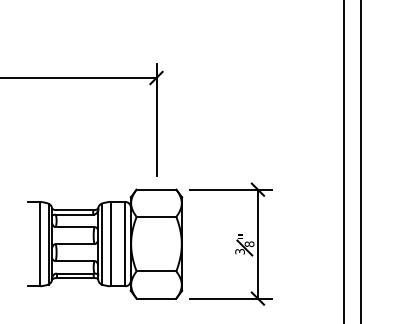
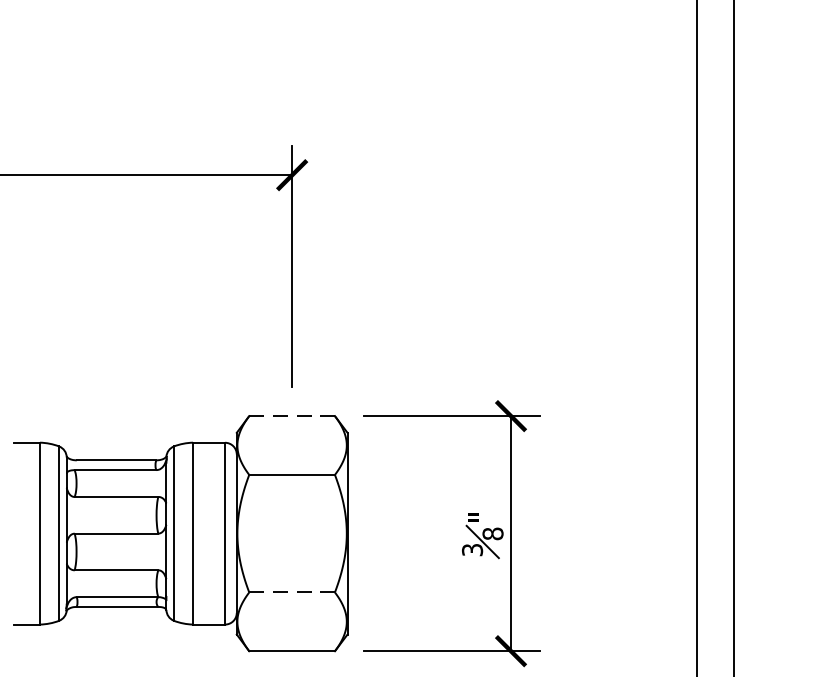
line: (156, 189) -> (292, 415), solid -> dashed
line: (156, 271) -> (292, 592), solid -> dashed

